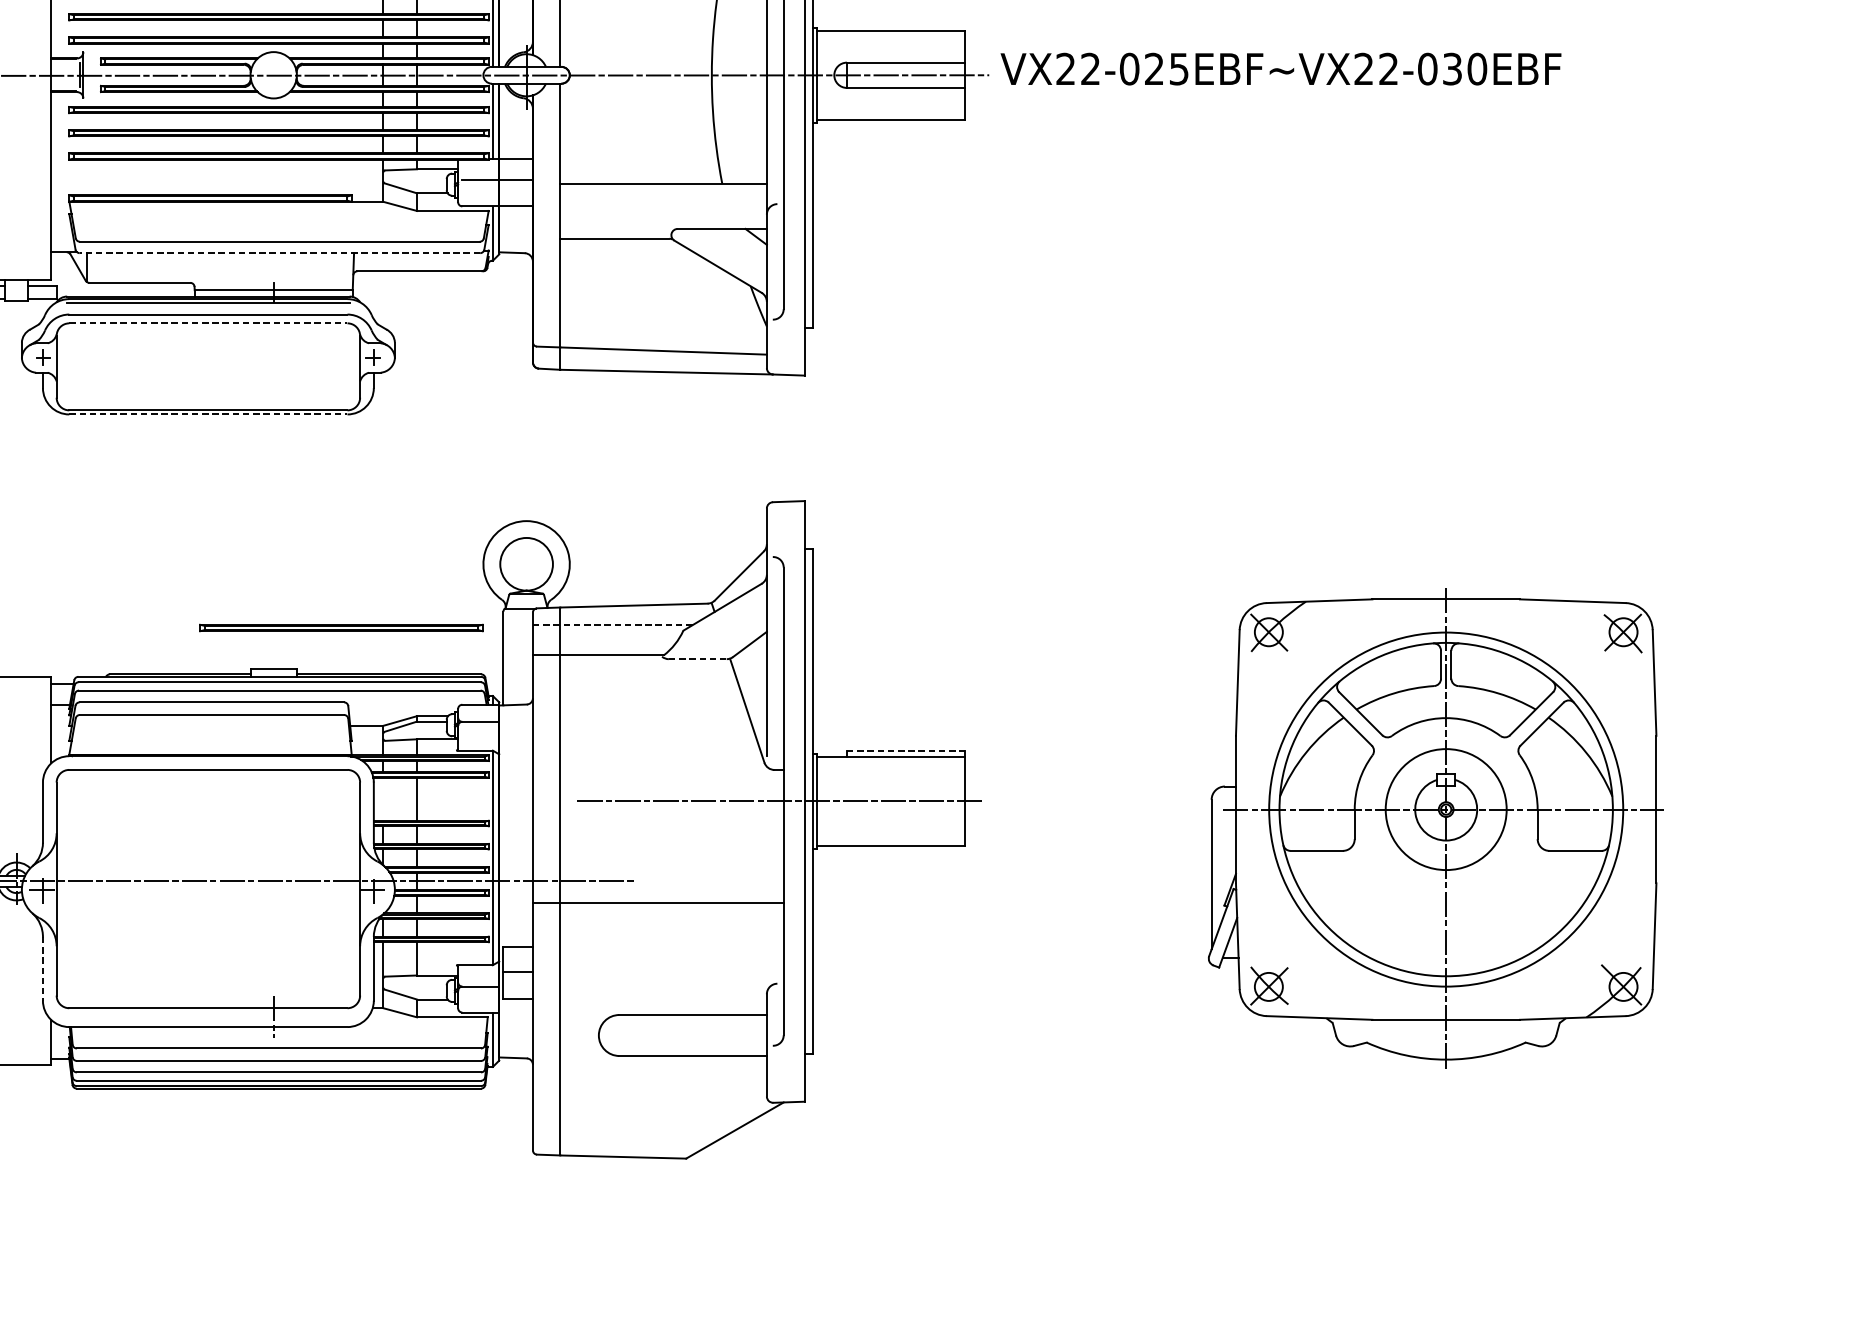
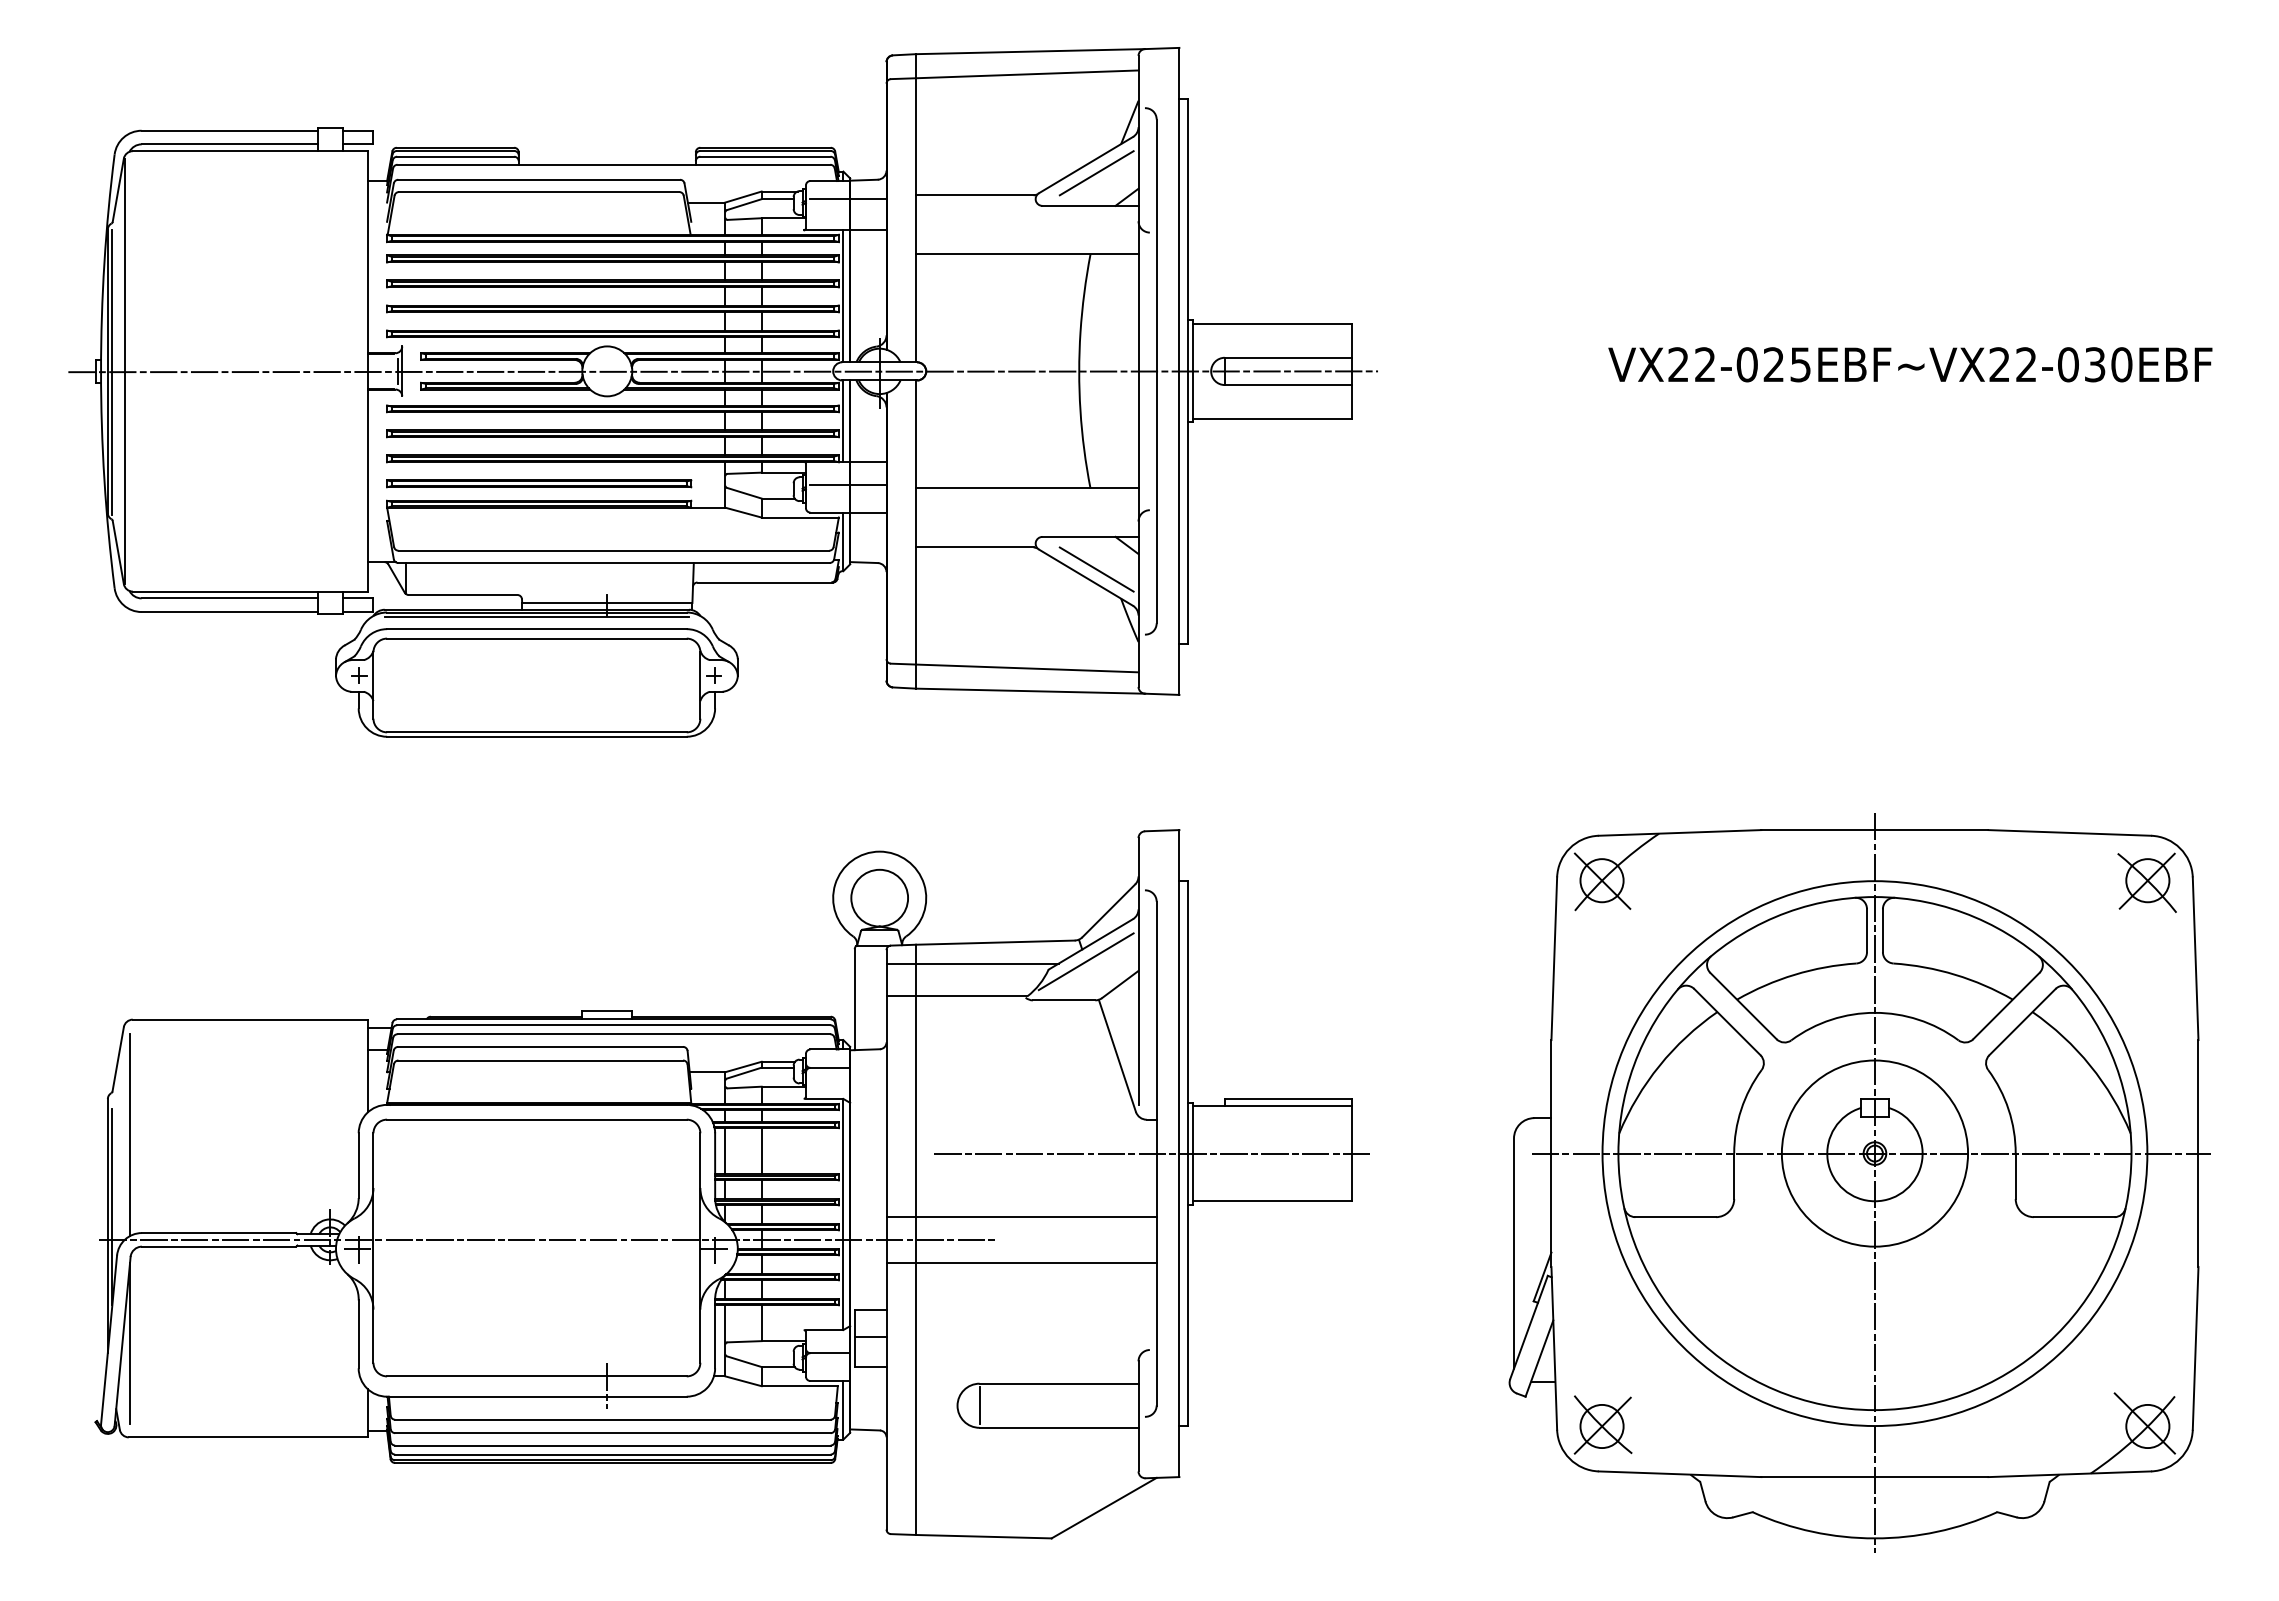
text: (1281, 68) -> (1910, 364), moved
line: (280, 253) -> (614, 563), dashed -> solid
line: (727, 259) -> (1096, 569), added
line: (208, 323) -> (536, 638), dashed -> solid
line: (208, 414) -> (536, 736), dashed -> solid
line: (717, 623) -> (1085, 961), added
line: (613, 624) -> (973, 963), dashed -> solid
part: (341, 627) -> (539, 483), moved
line: (698, 659) -> (1064, 1000), dashed -> solid
line: (906, 751) -> (1288, 1099), dashed -> solid
line: (383, 799) -> (725, 1151), added
part: (1436, 828) -> (1859, 1182), size x1.43
line: (658, 860) -> (1021, 1217), added
line: (42, 969) -> (358, 1334), dashed -> solid
line: (619, 1035) -> (979, 1405), added

